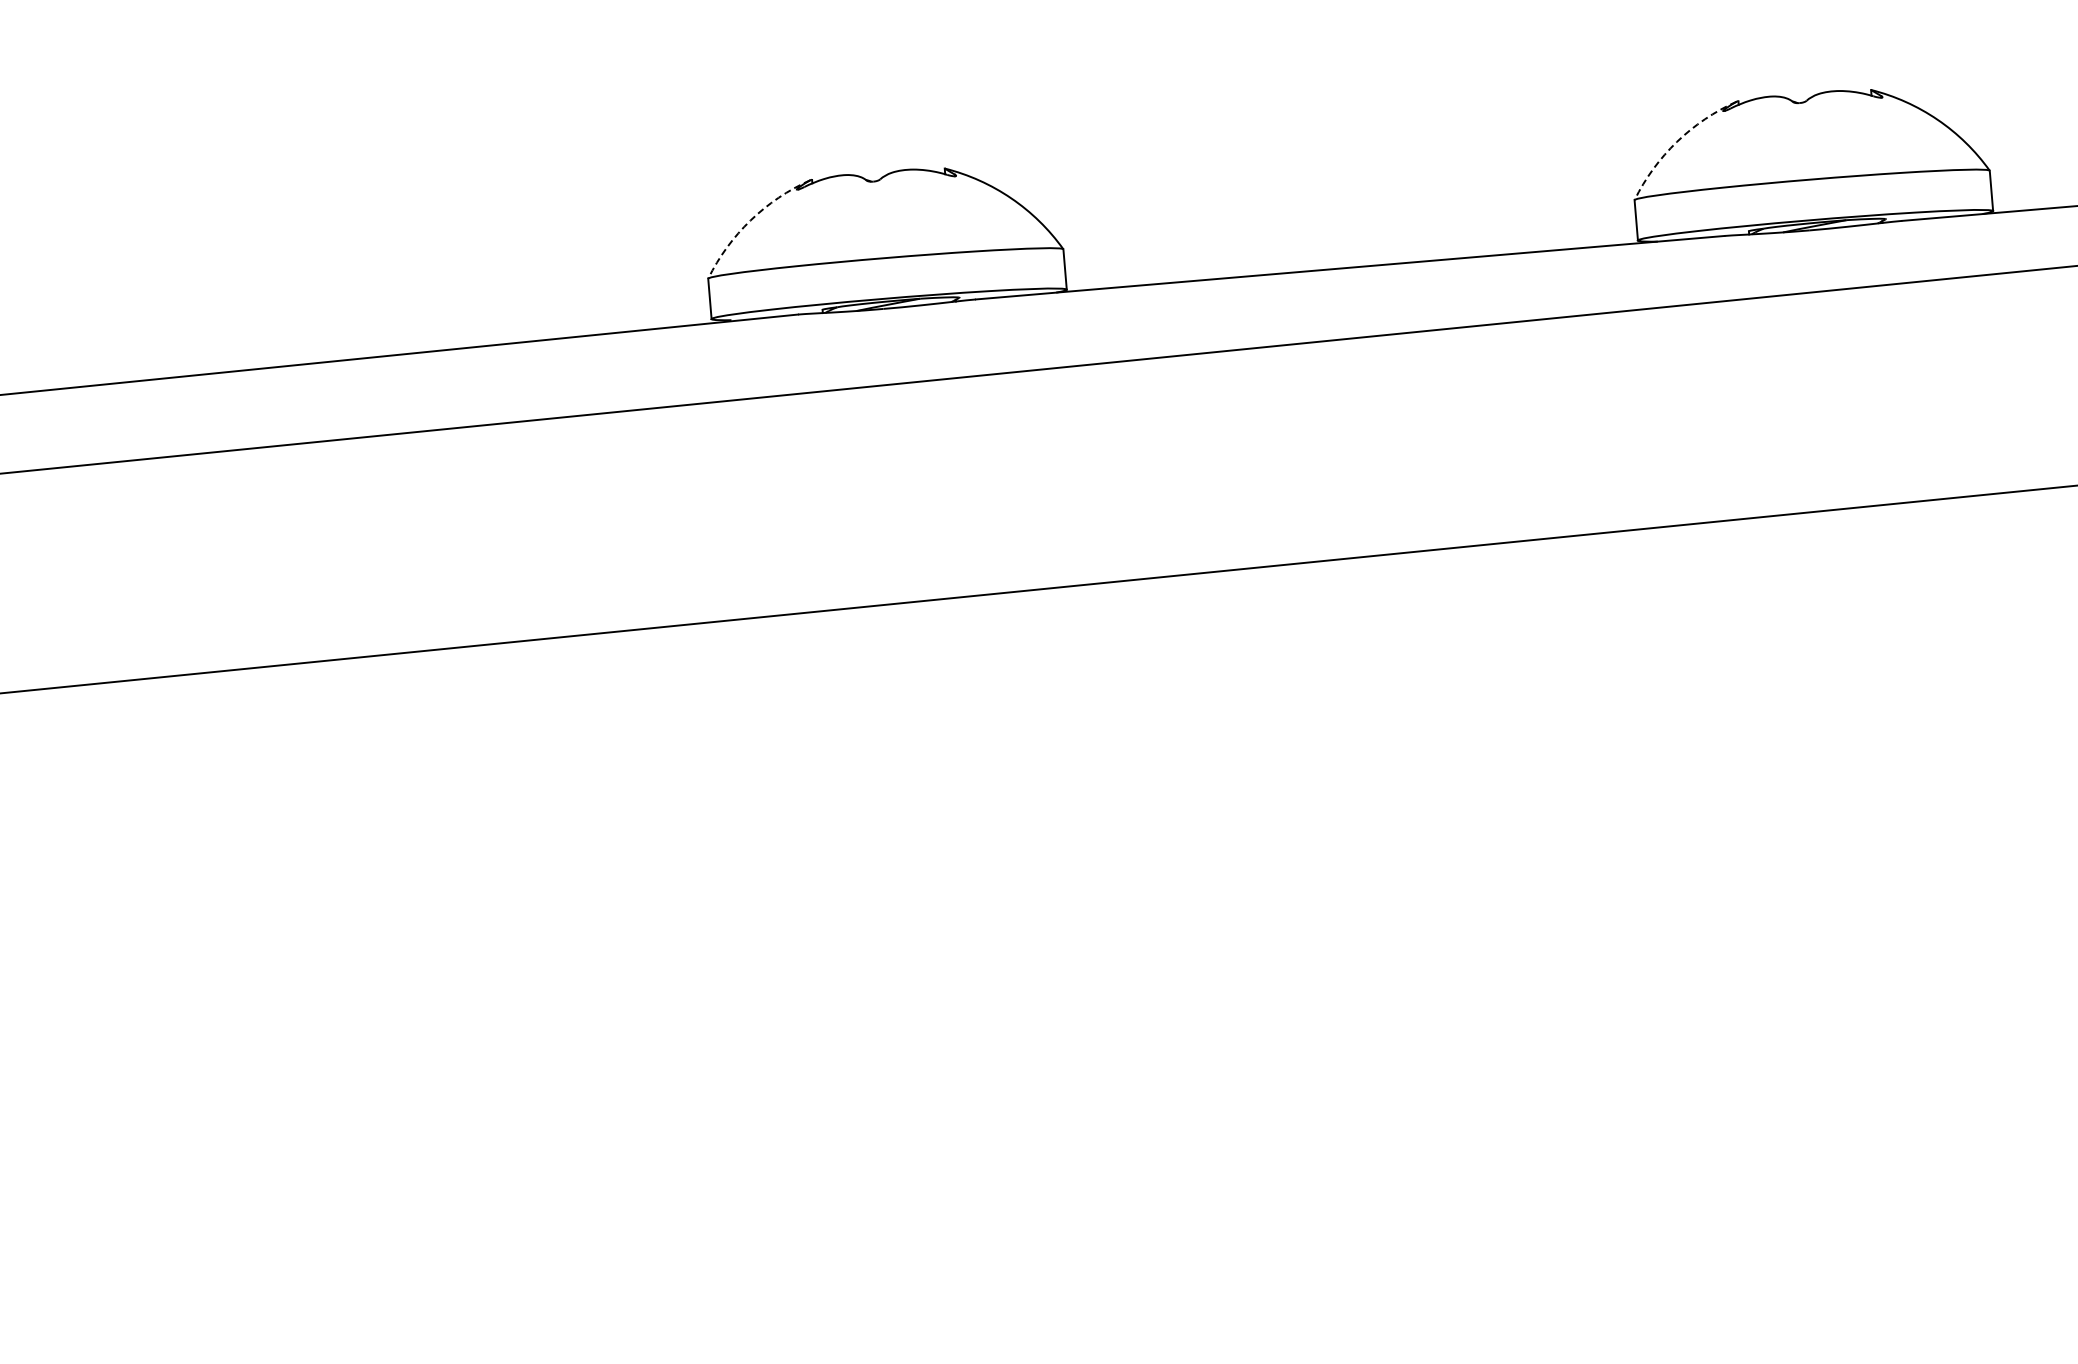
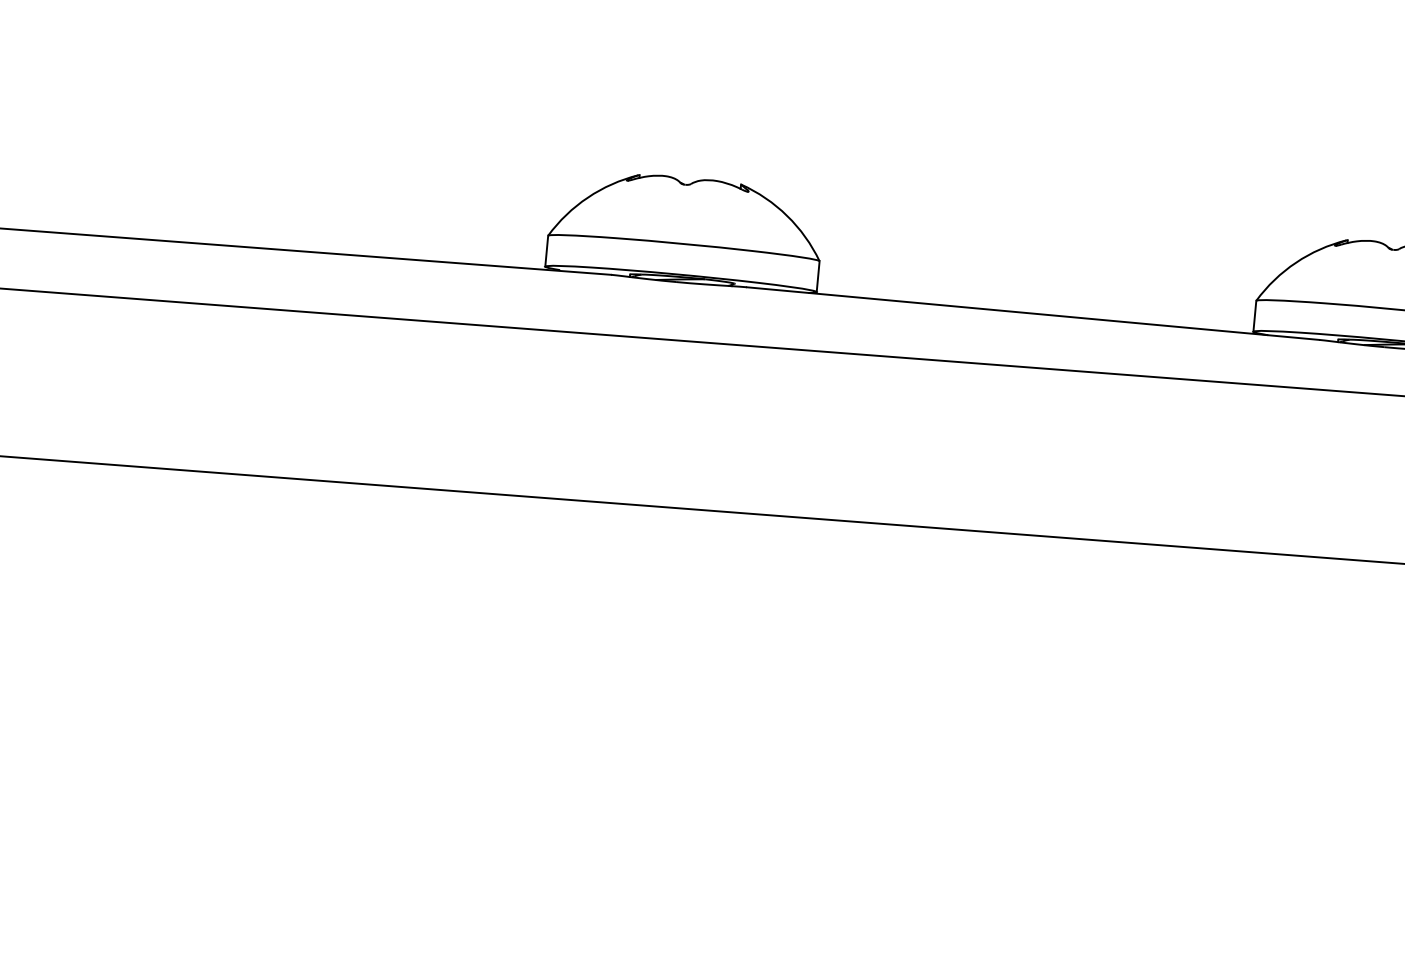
arc: (1677, 141) -> (1296, 262), dashed -> solid
arc: (750, 220) -> (587, 197), dashed -> solid

